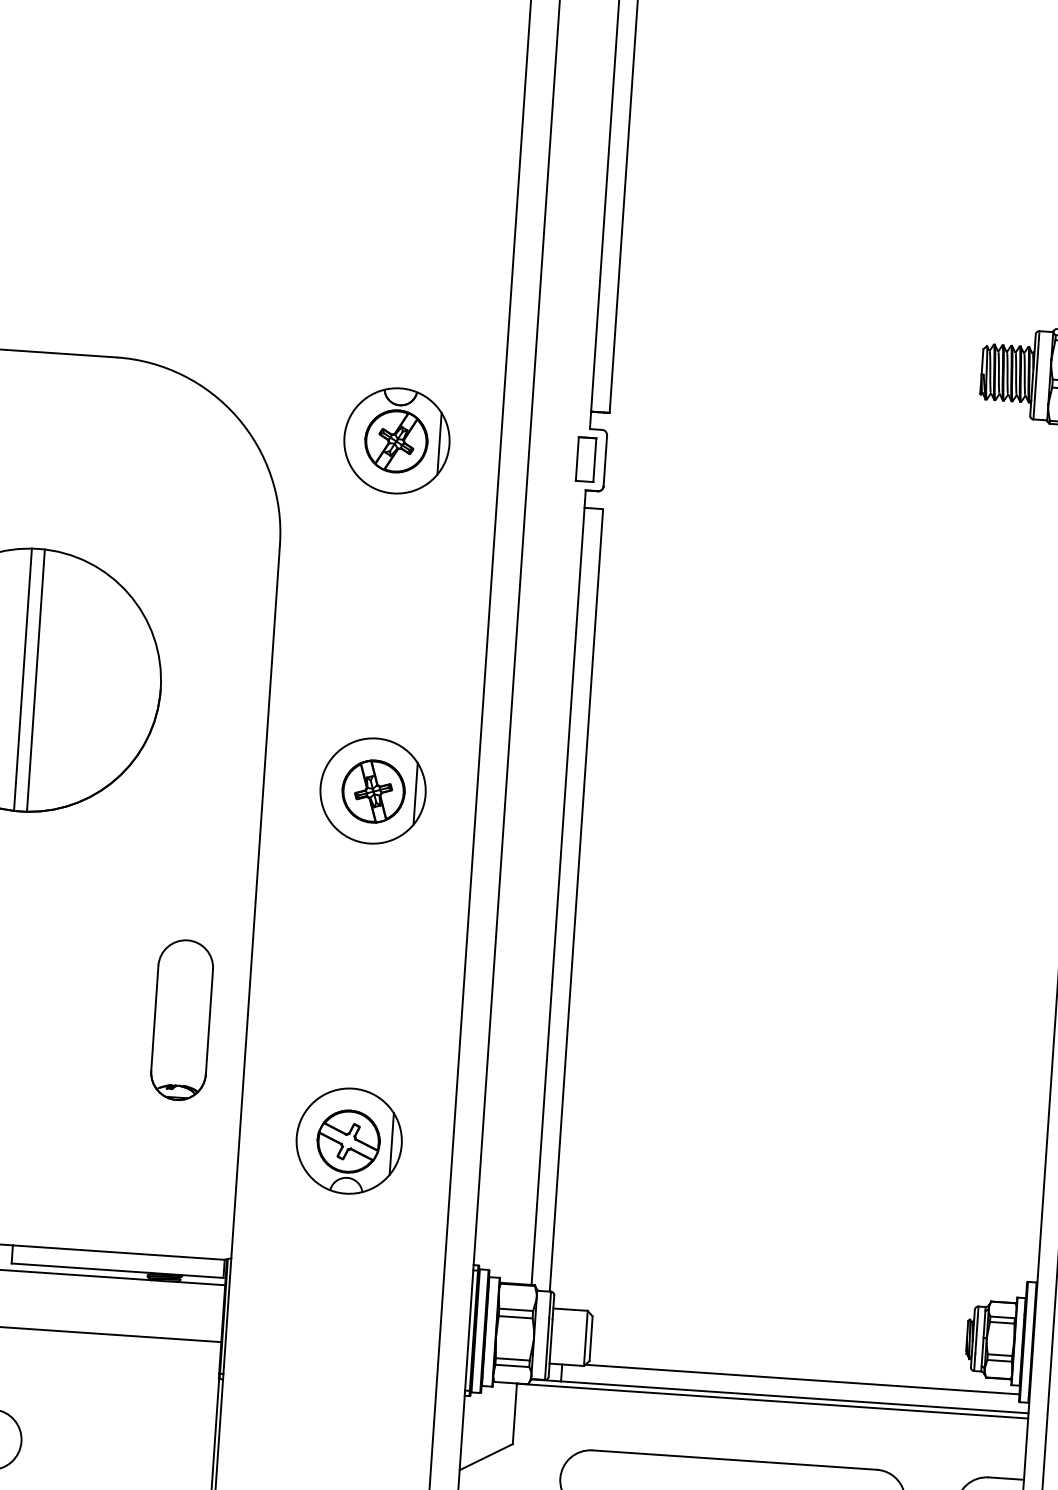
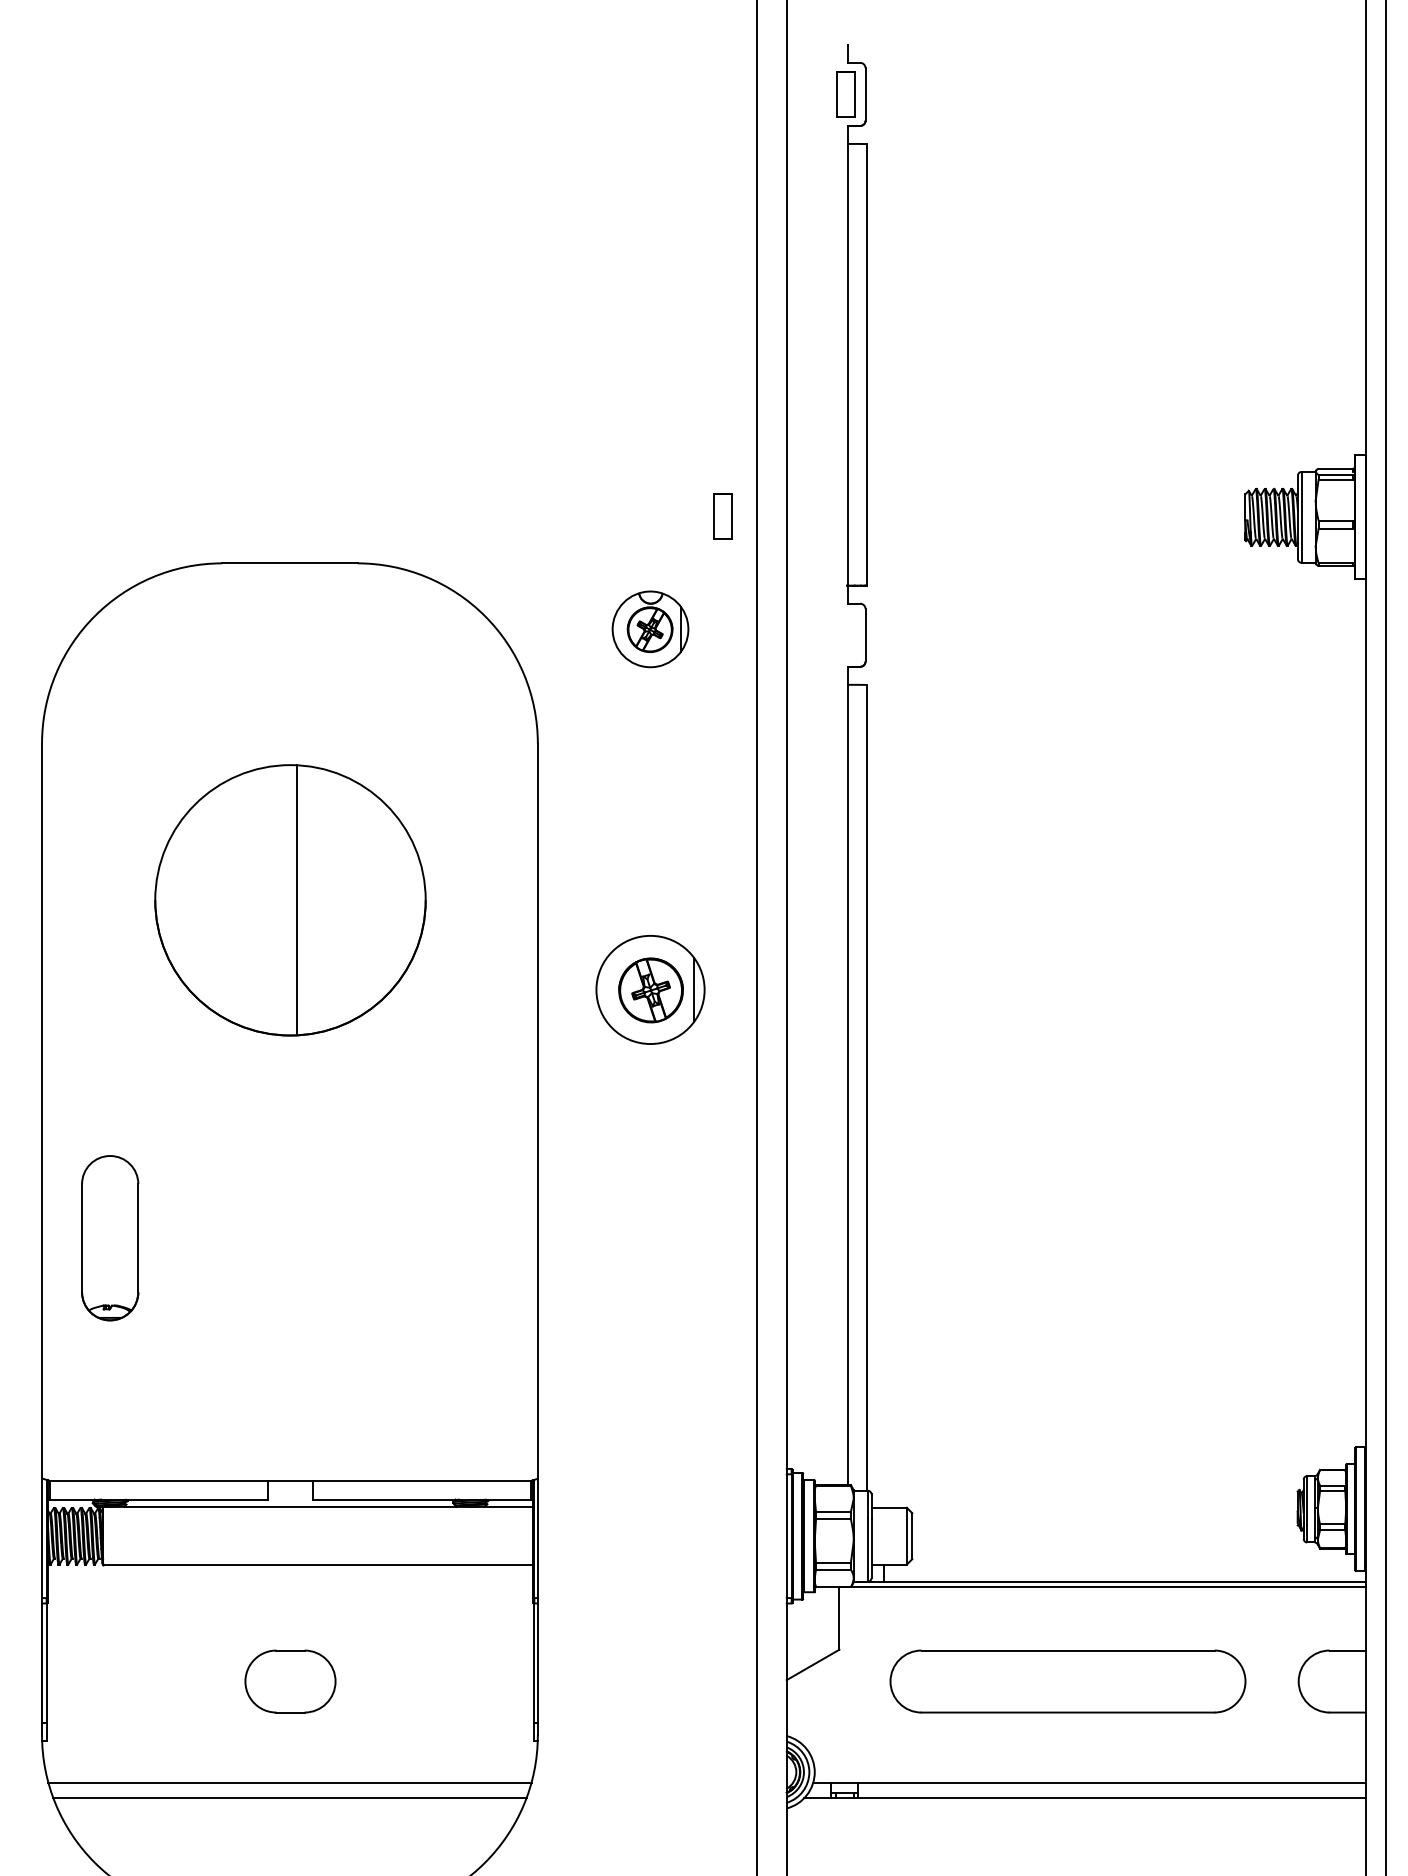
part: (396, 441) -> (650, 629), size x0.7
part: (585, 459) -> (722, 516), moved
line: (22, 679) -> (283, 900), removed
part: (181, 1020) -> (470, 1238), removed
part: (349, 1141) -> (650, 1350), removed
line: (802, 1379) -> (1131, 1563), removed

